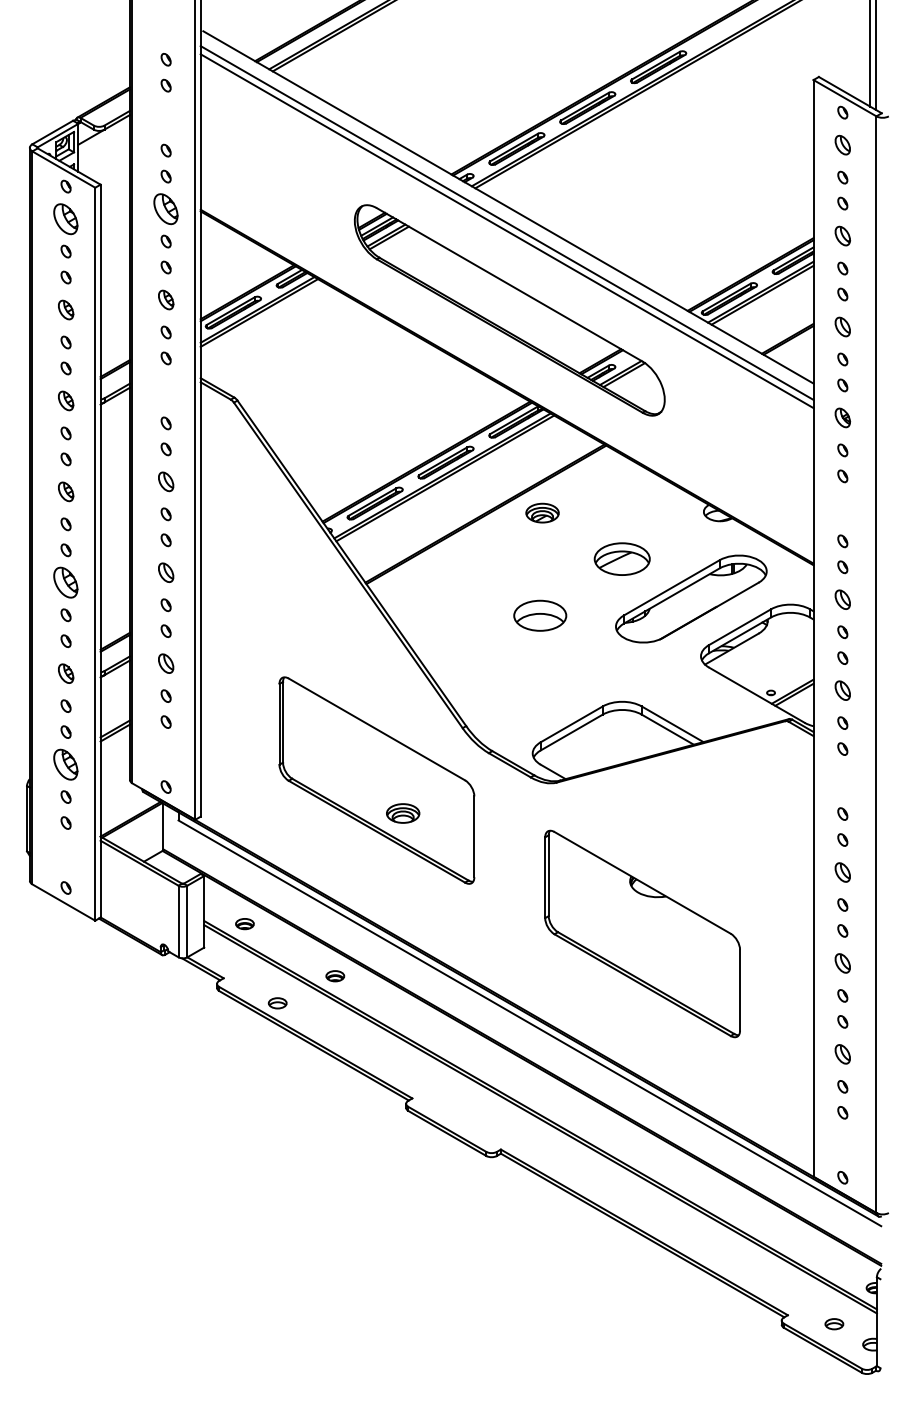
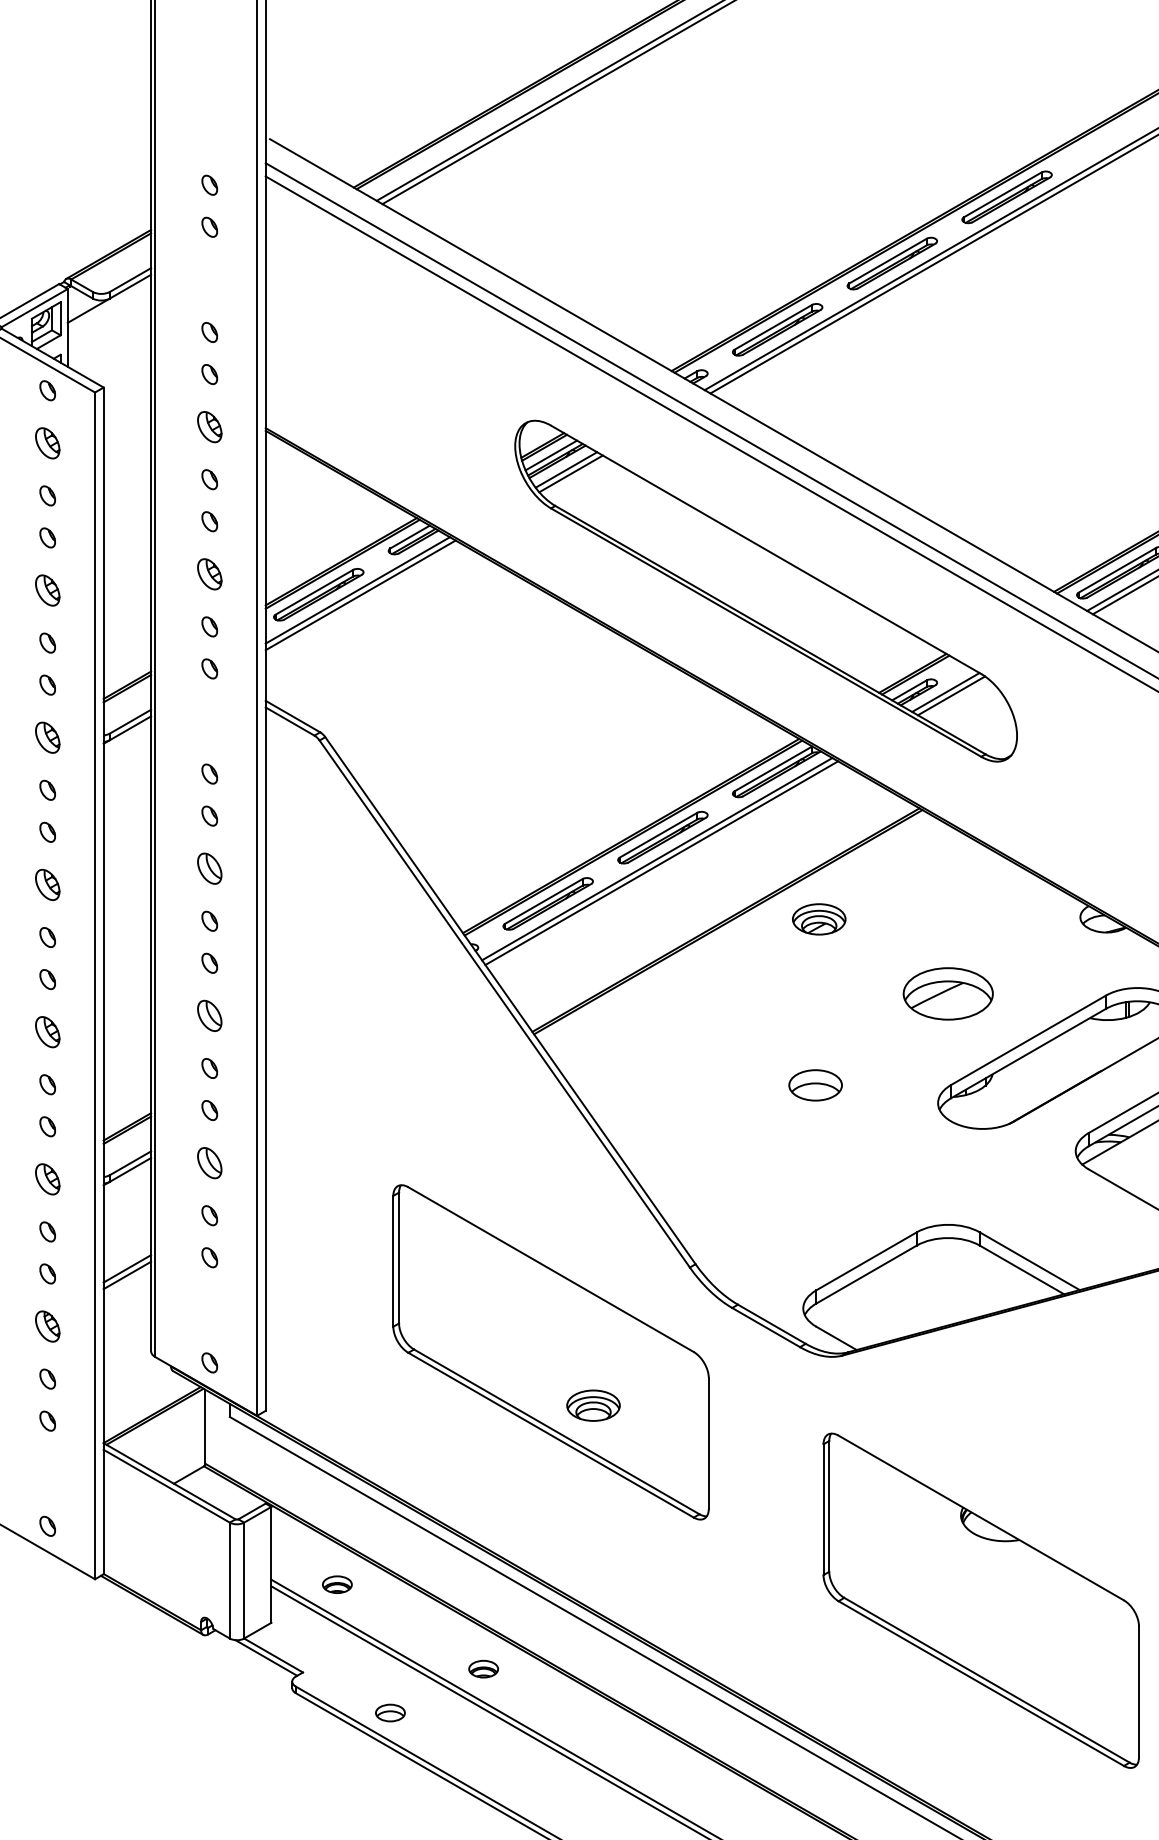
part: (166, 208) -> (210, 426), size x0.62
part: (66, 218) -> (48, 442), size x0.62
part: (66, 582) -> (48, 1031), size x0.62
part: (540, 615) -> (815, 1085), size x0.62
part: (66, 764) -> (48, 1326), size x0.62

